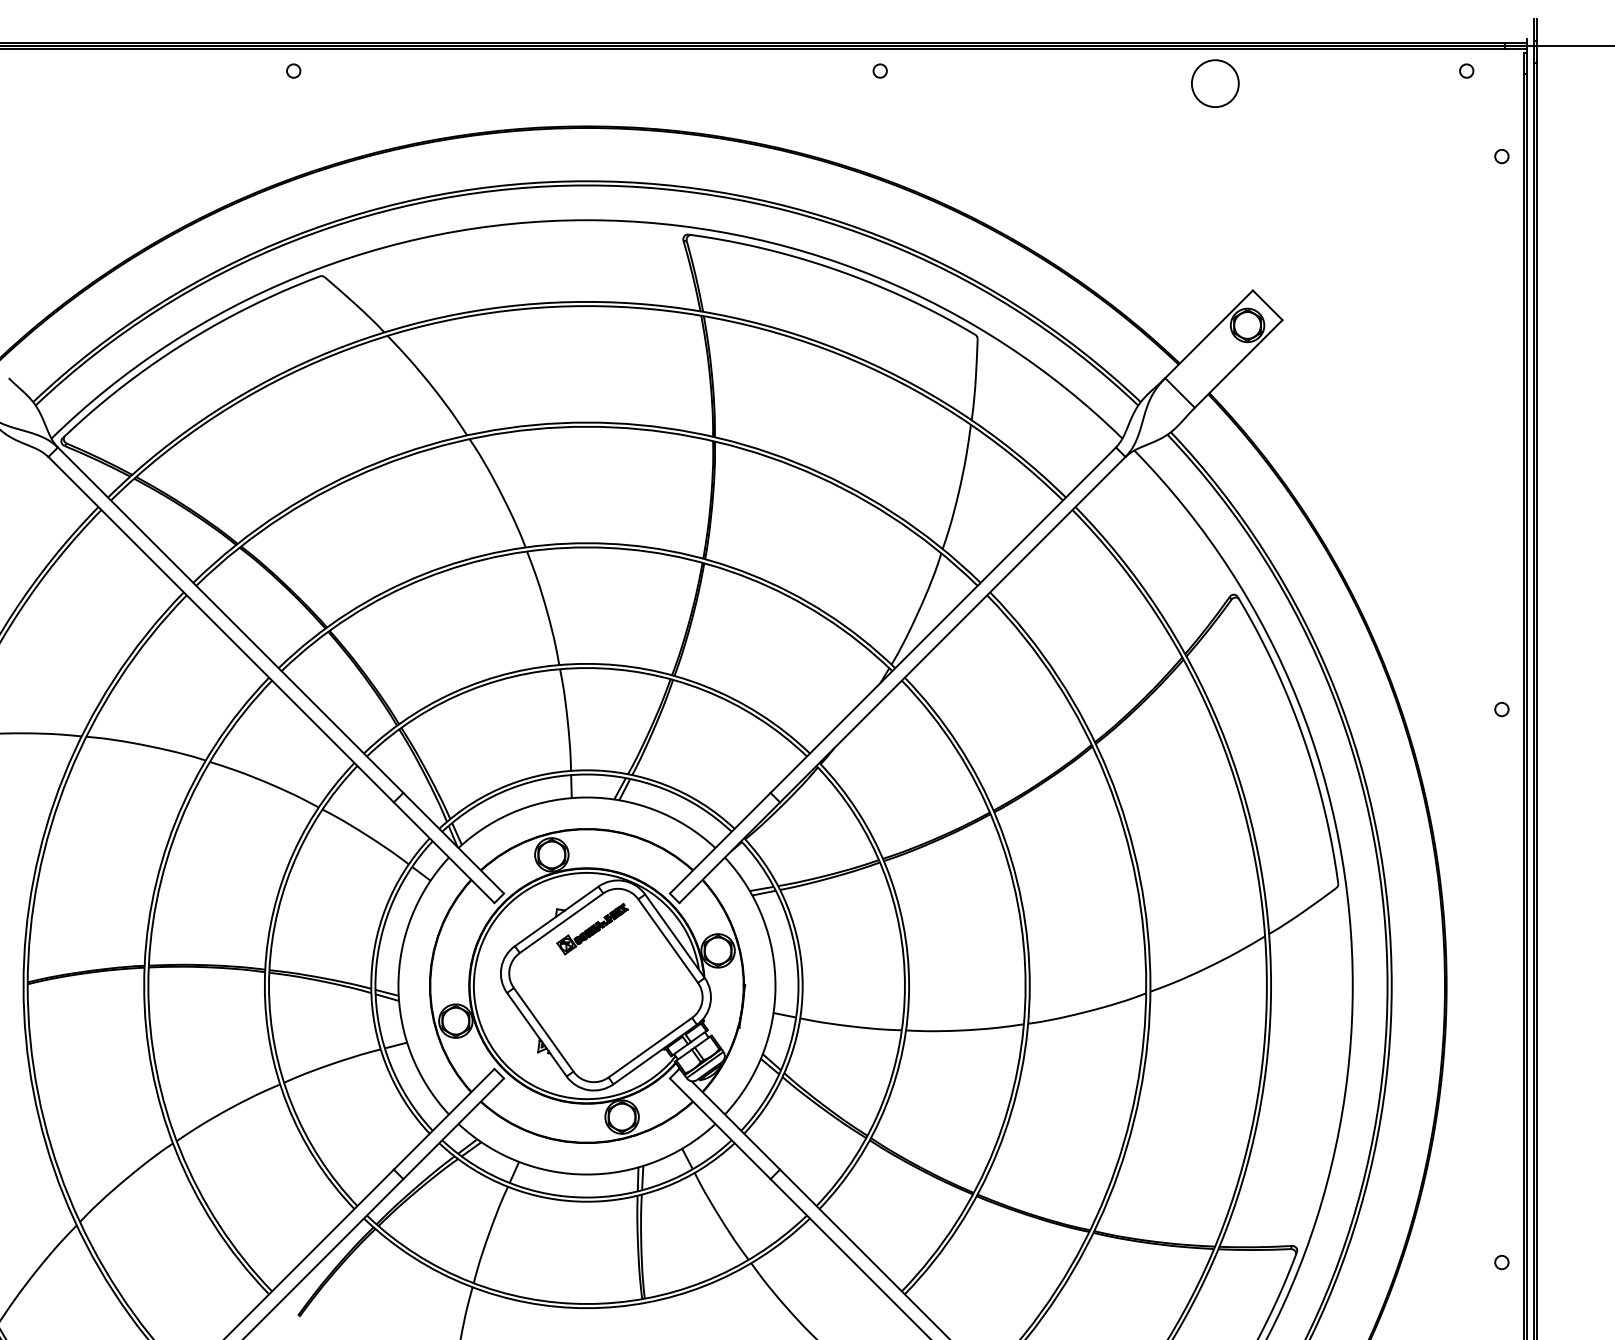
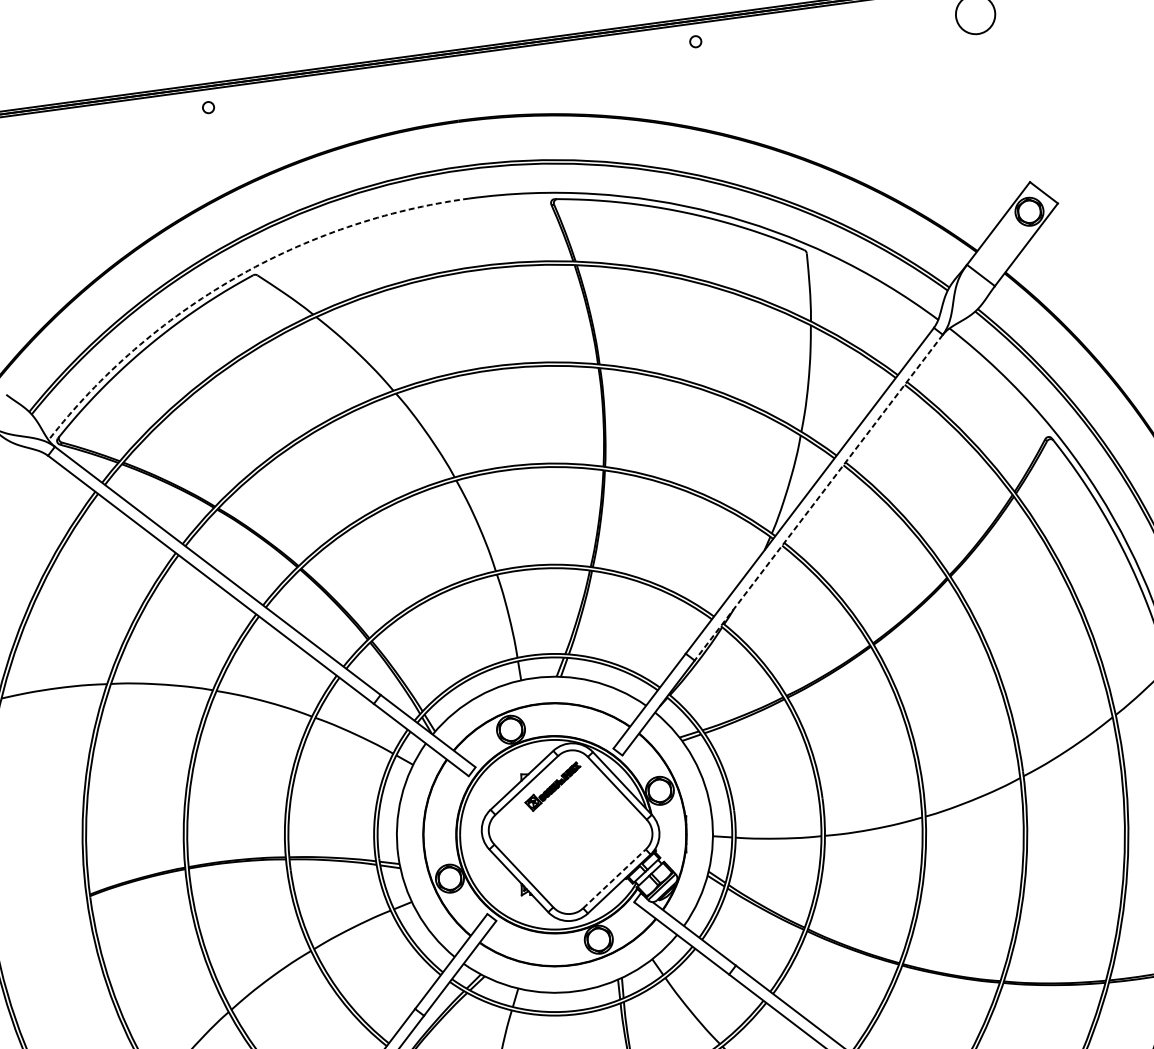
arc: (297, 276) -> (234, 277), solid -> dashed
line: (952, 630) -> (818, 498), solid -> dashed
line: (650, 1047) -> (614, 878), solid -> dashed

